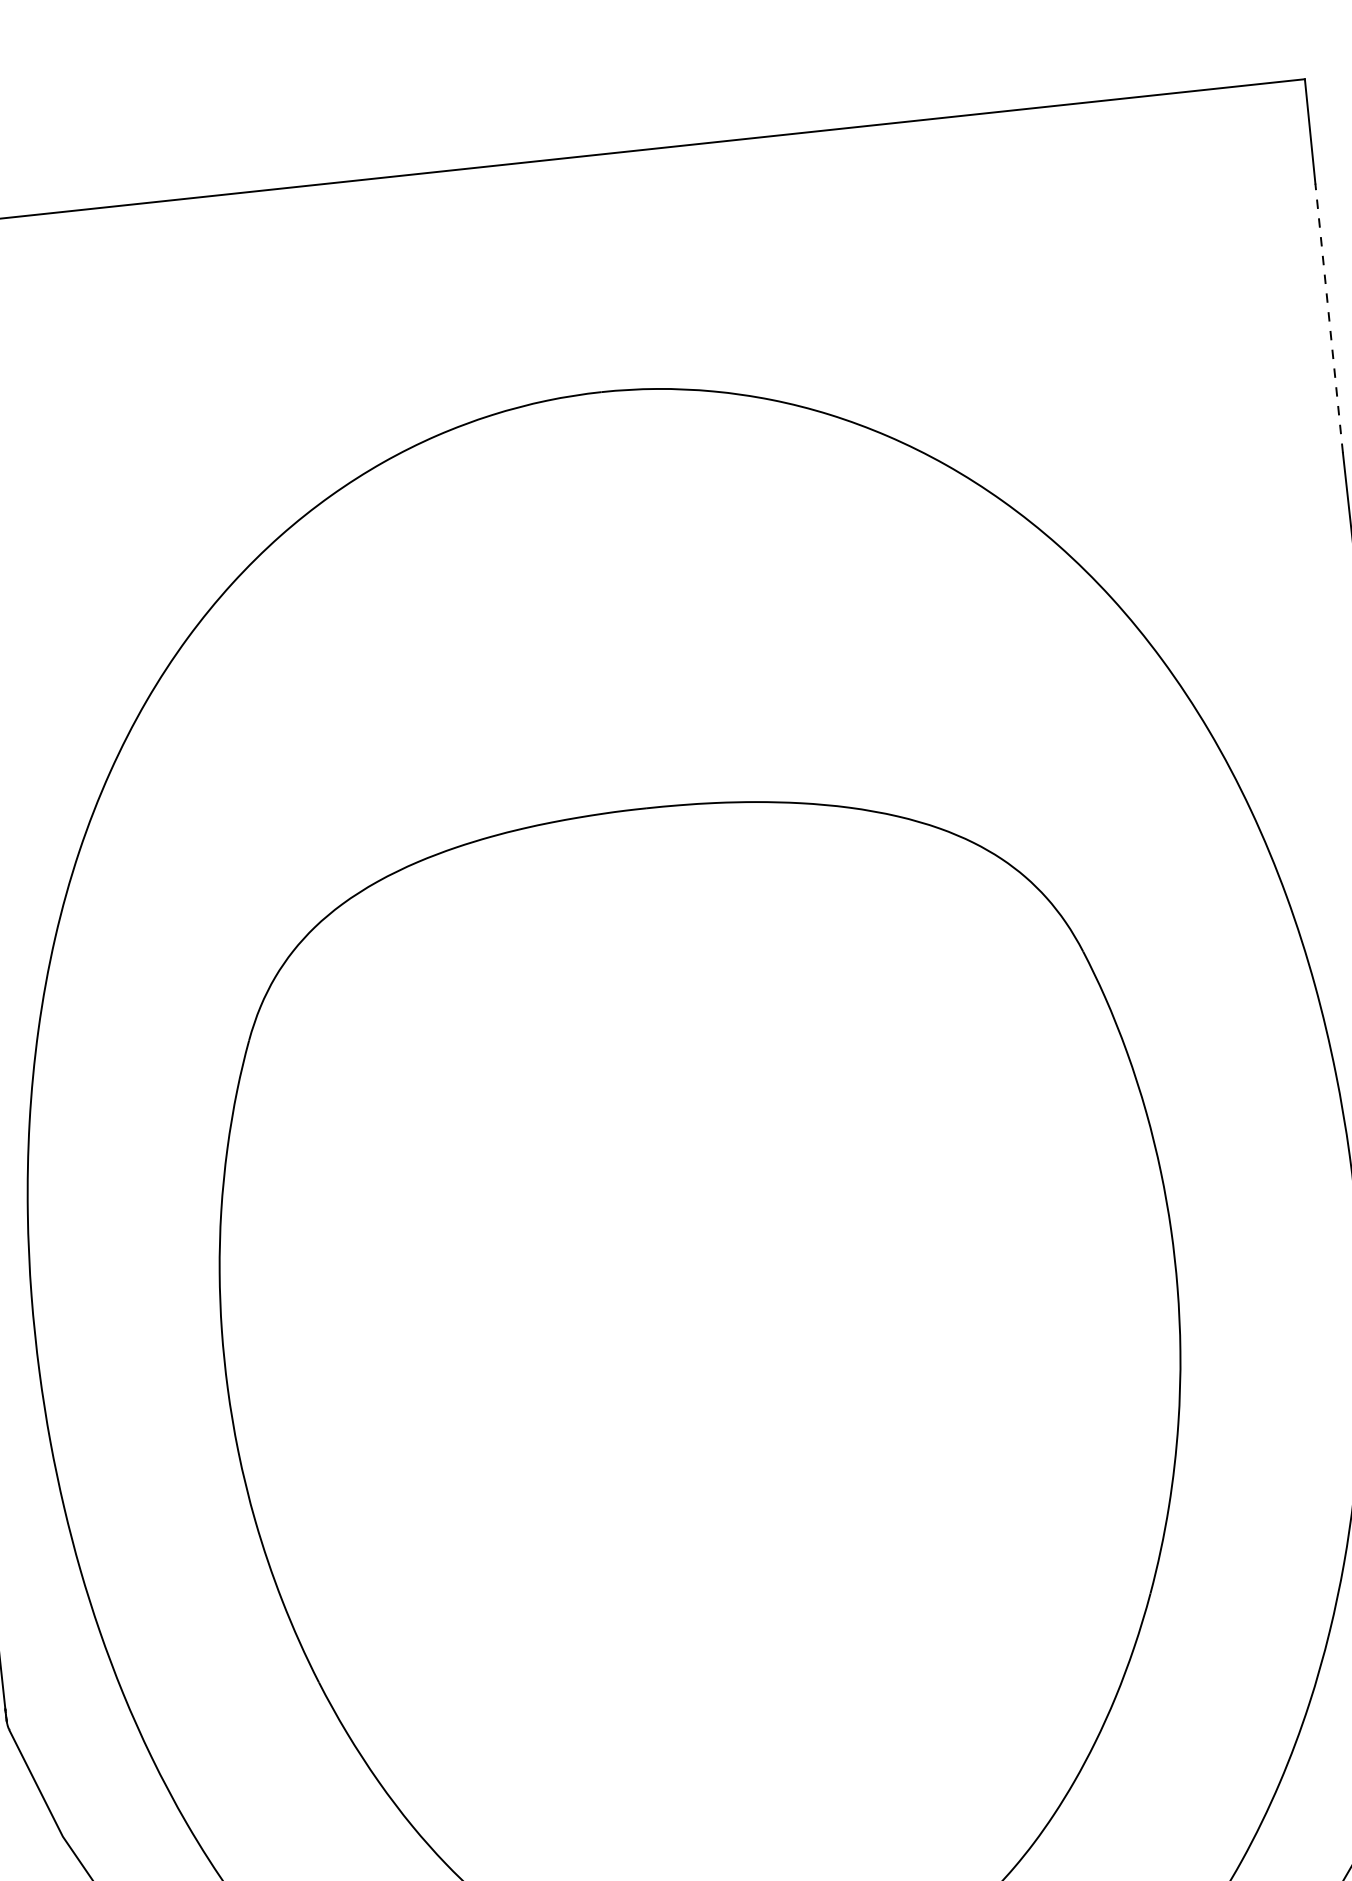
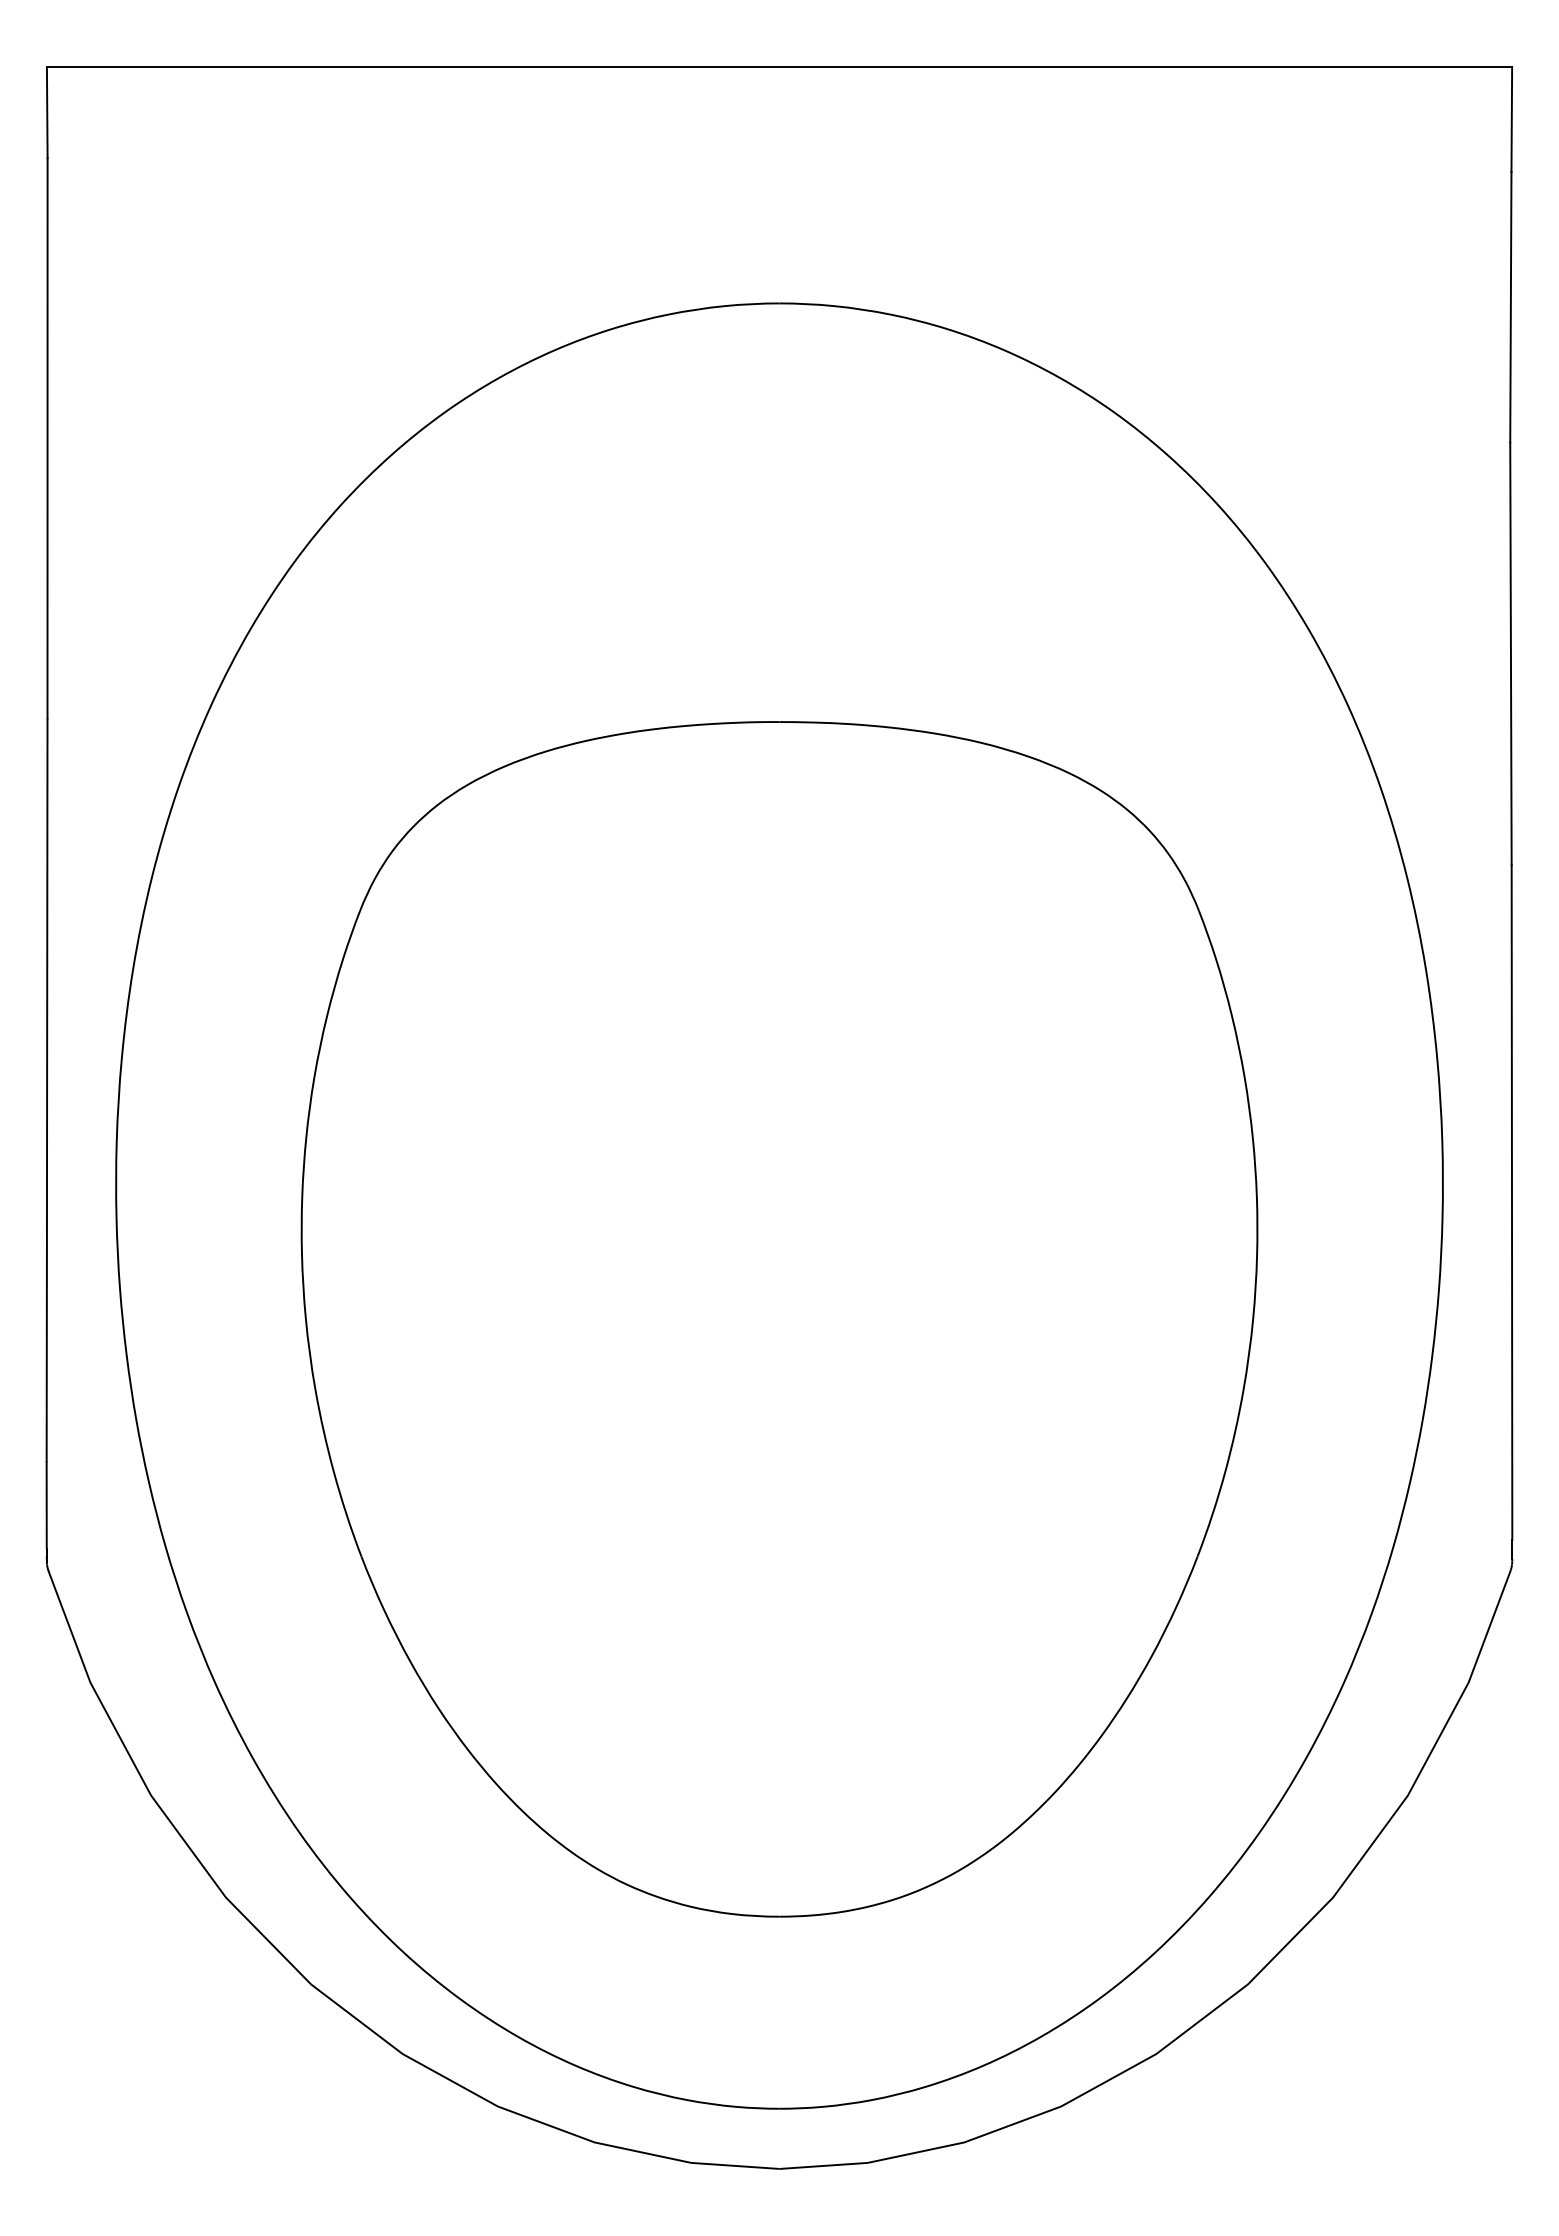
line: (1328, 317) -> (1510, 306), dashed -> solid

